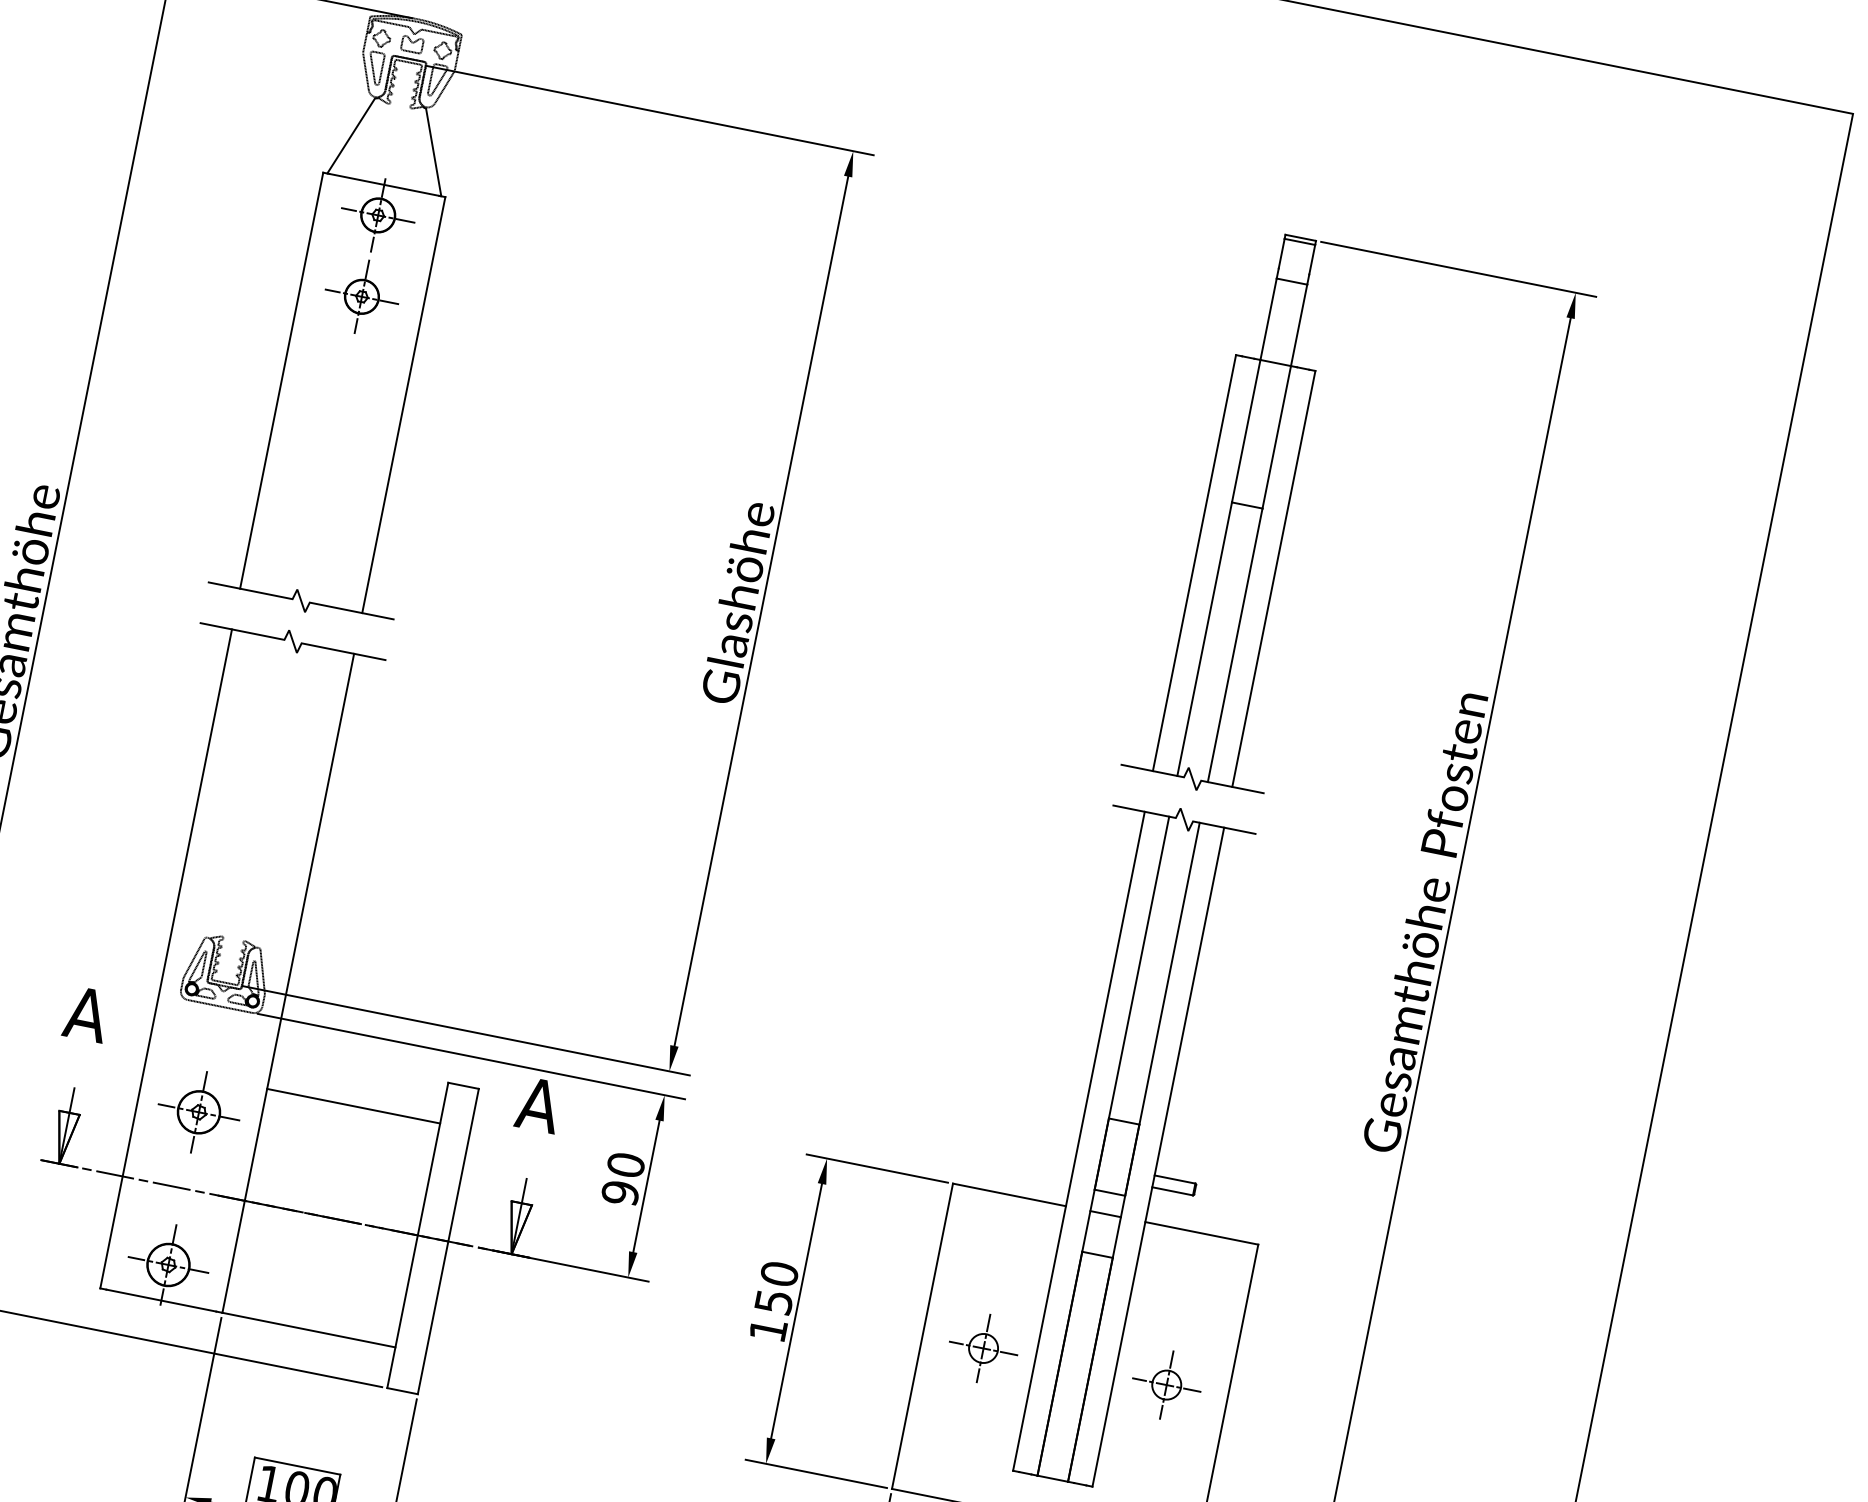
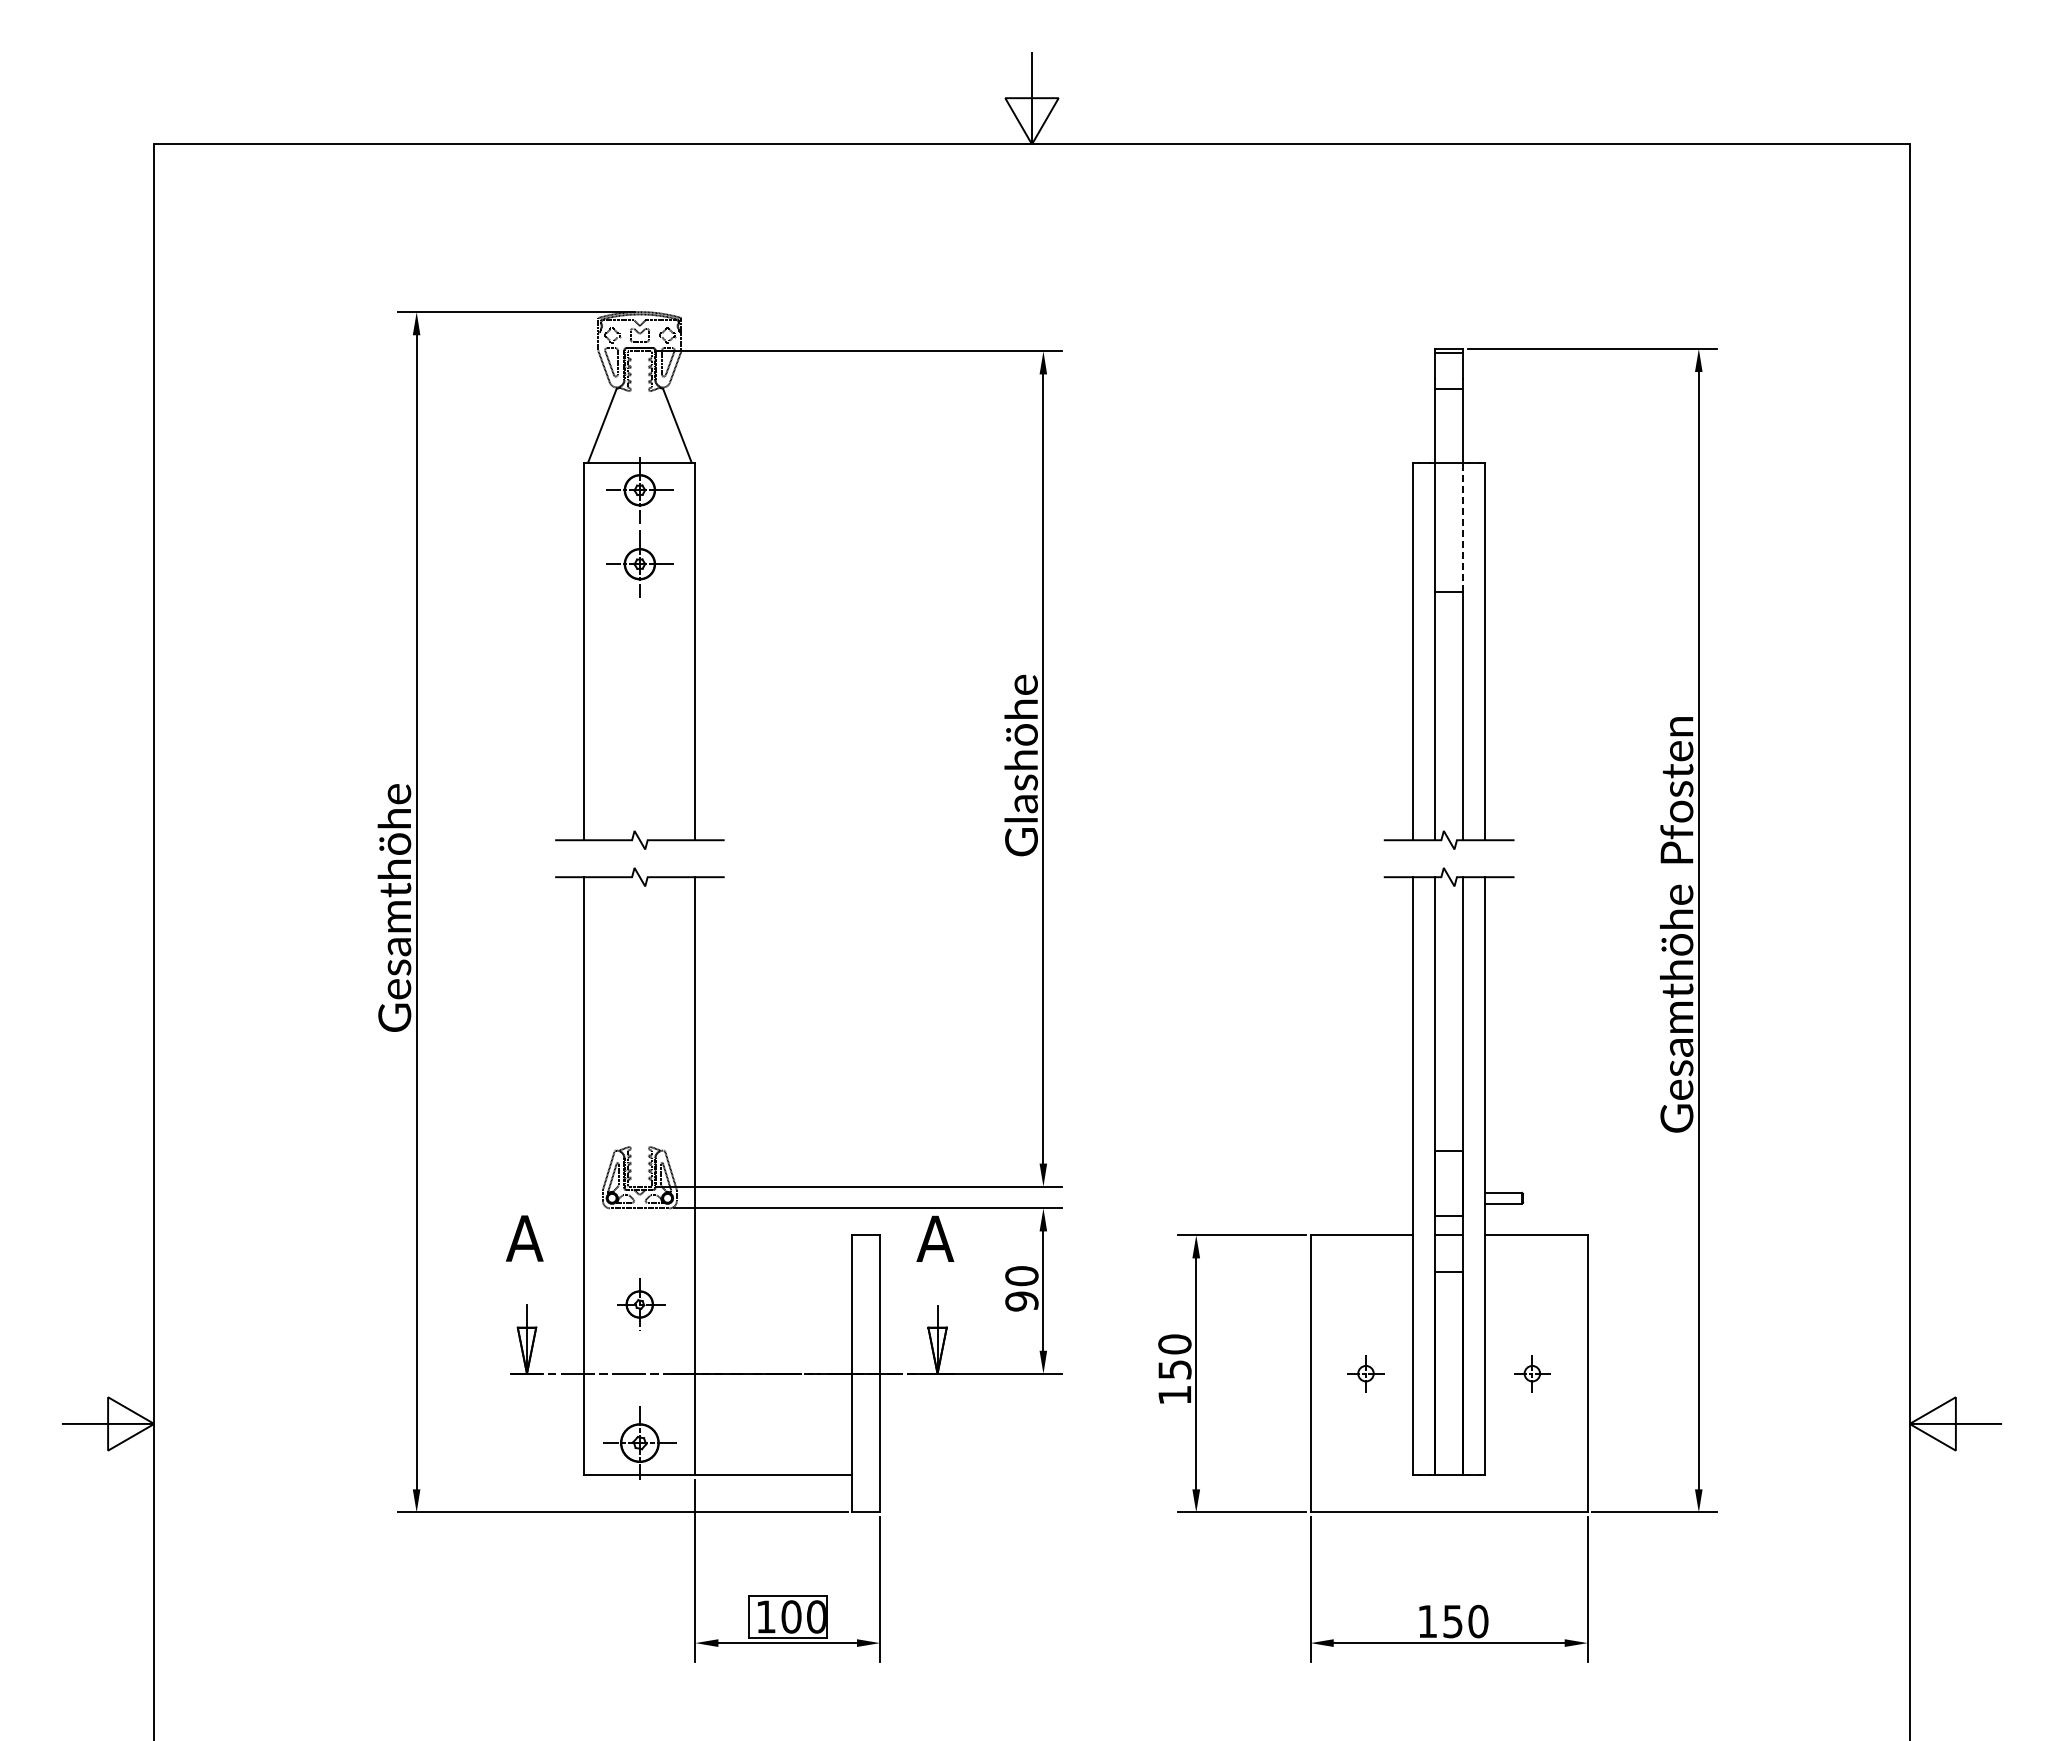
line: (1277, 437) -> (1463, 527), solid -> dashed
line: (353, 1106) -> (773, 1272), removed
part: (198, 1112) -> (639, 1304), size x0.7
part: (983, 1348) -> (1365, 1373), size x0.6
part: (1167, 1384) -> (1532, 1373), size x0.6

